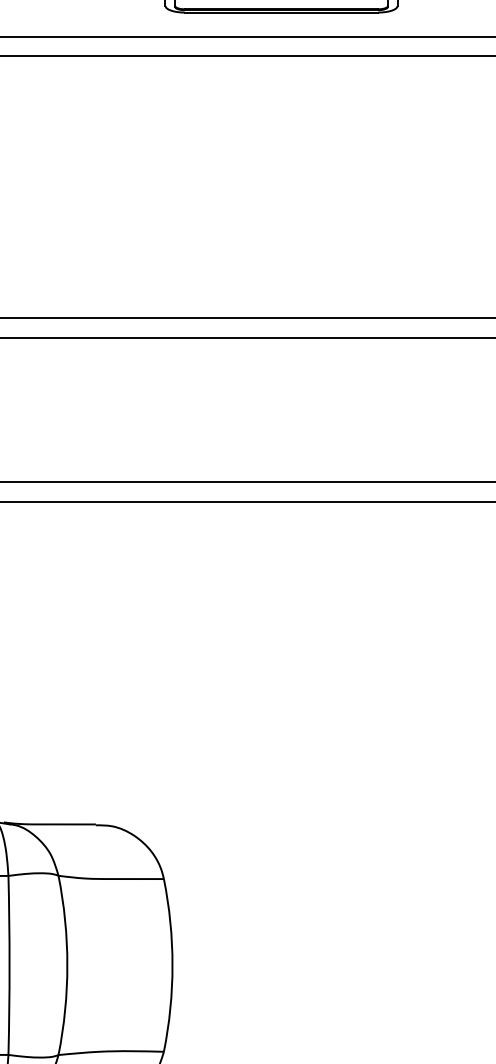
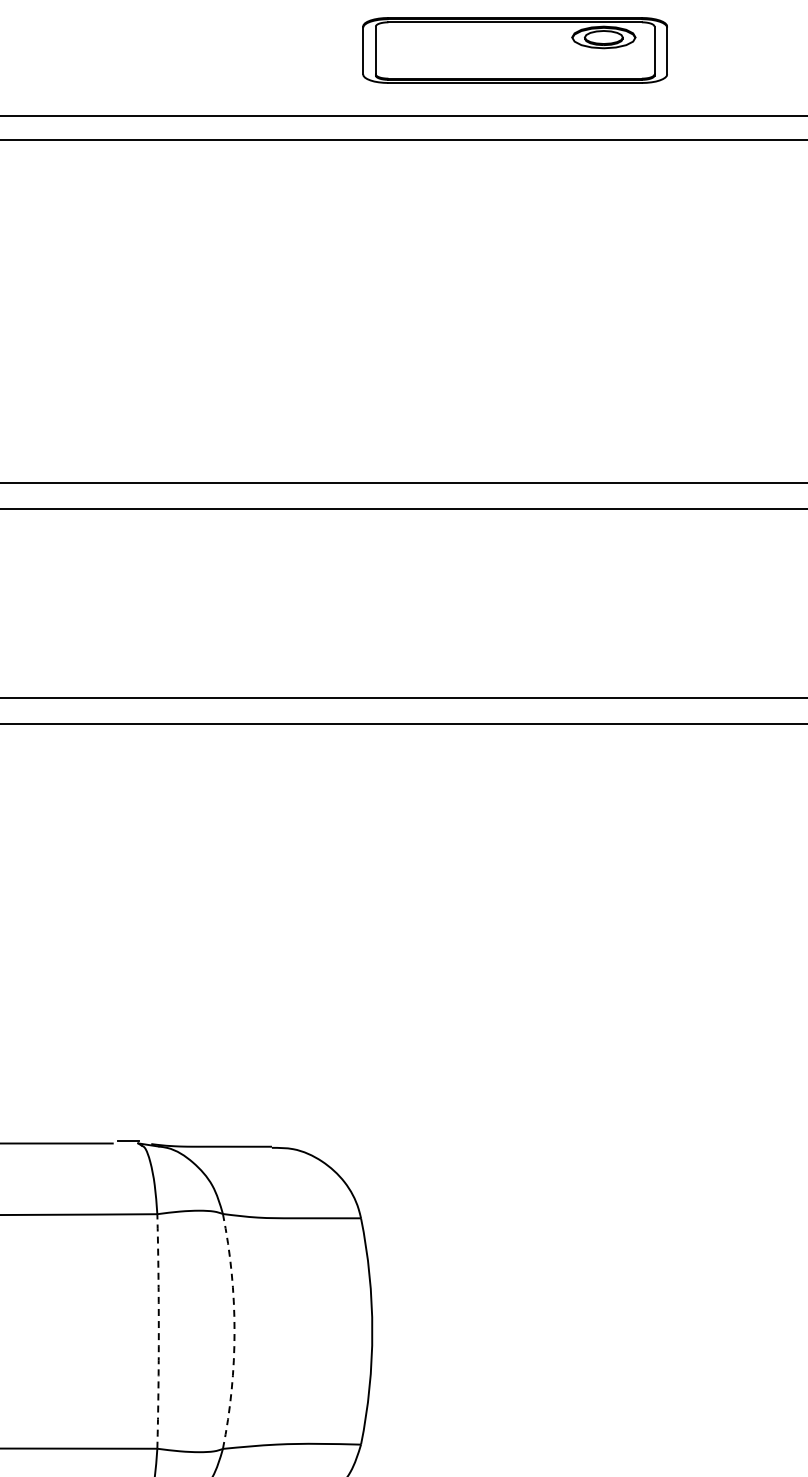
arc: (9, 965) -> (158, 1331), solid -> dashed
arc: (67, 965) -> (234, 1331), solid -> dashed

